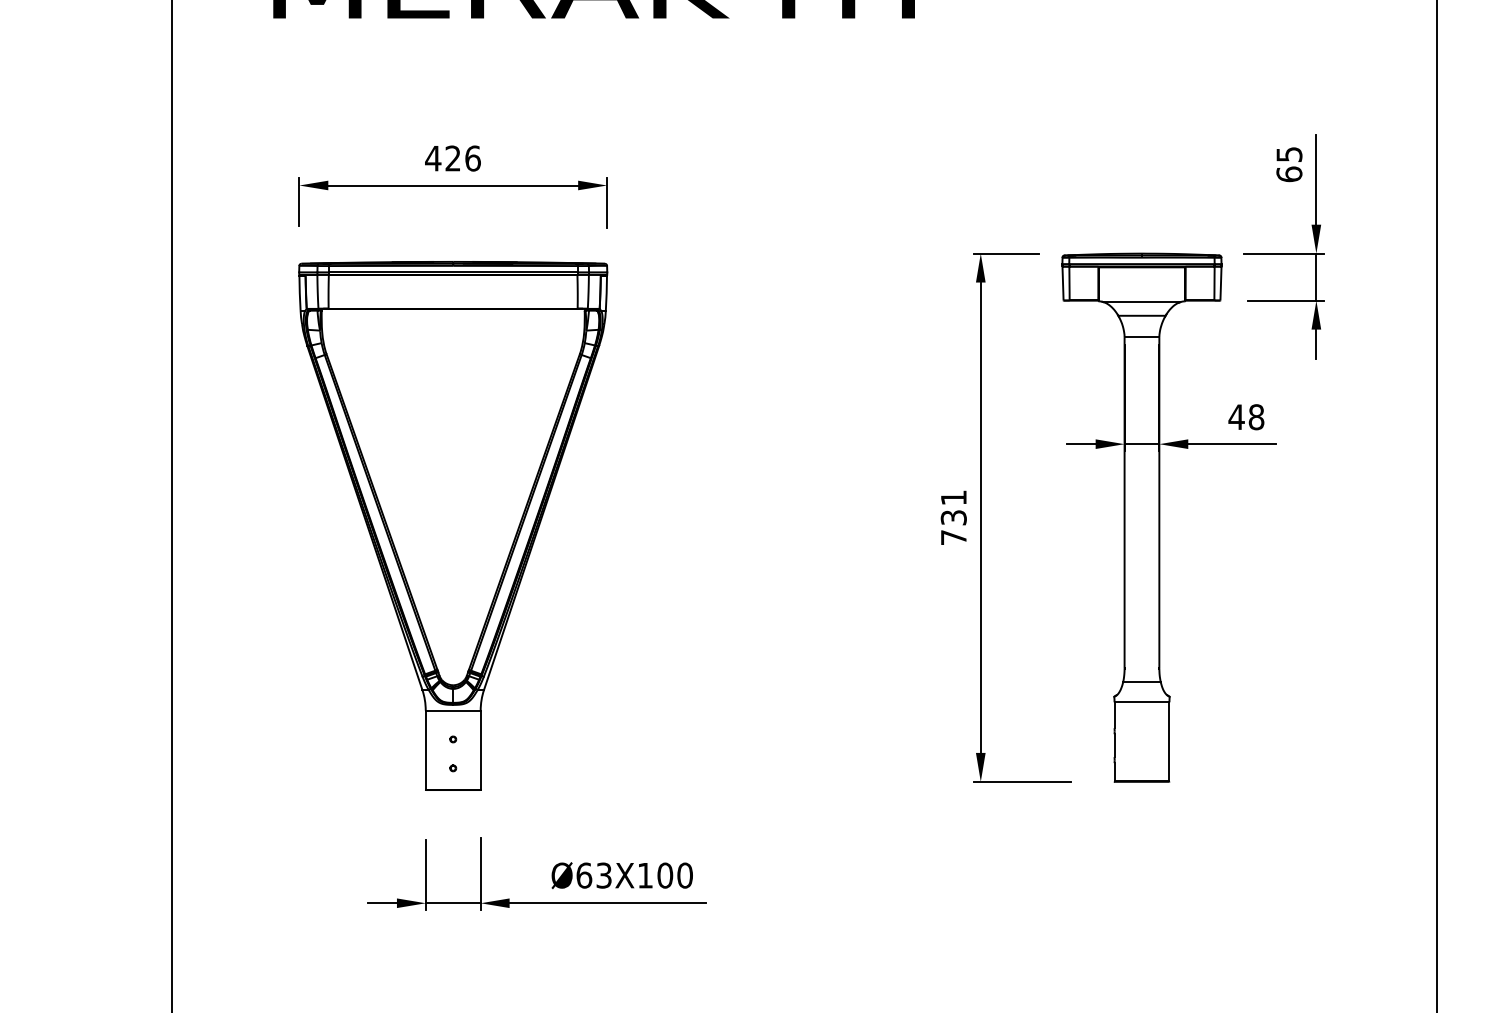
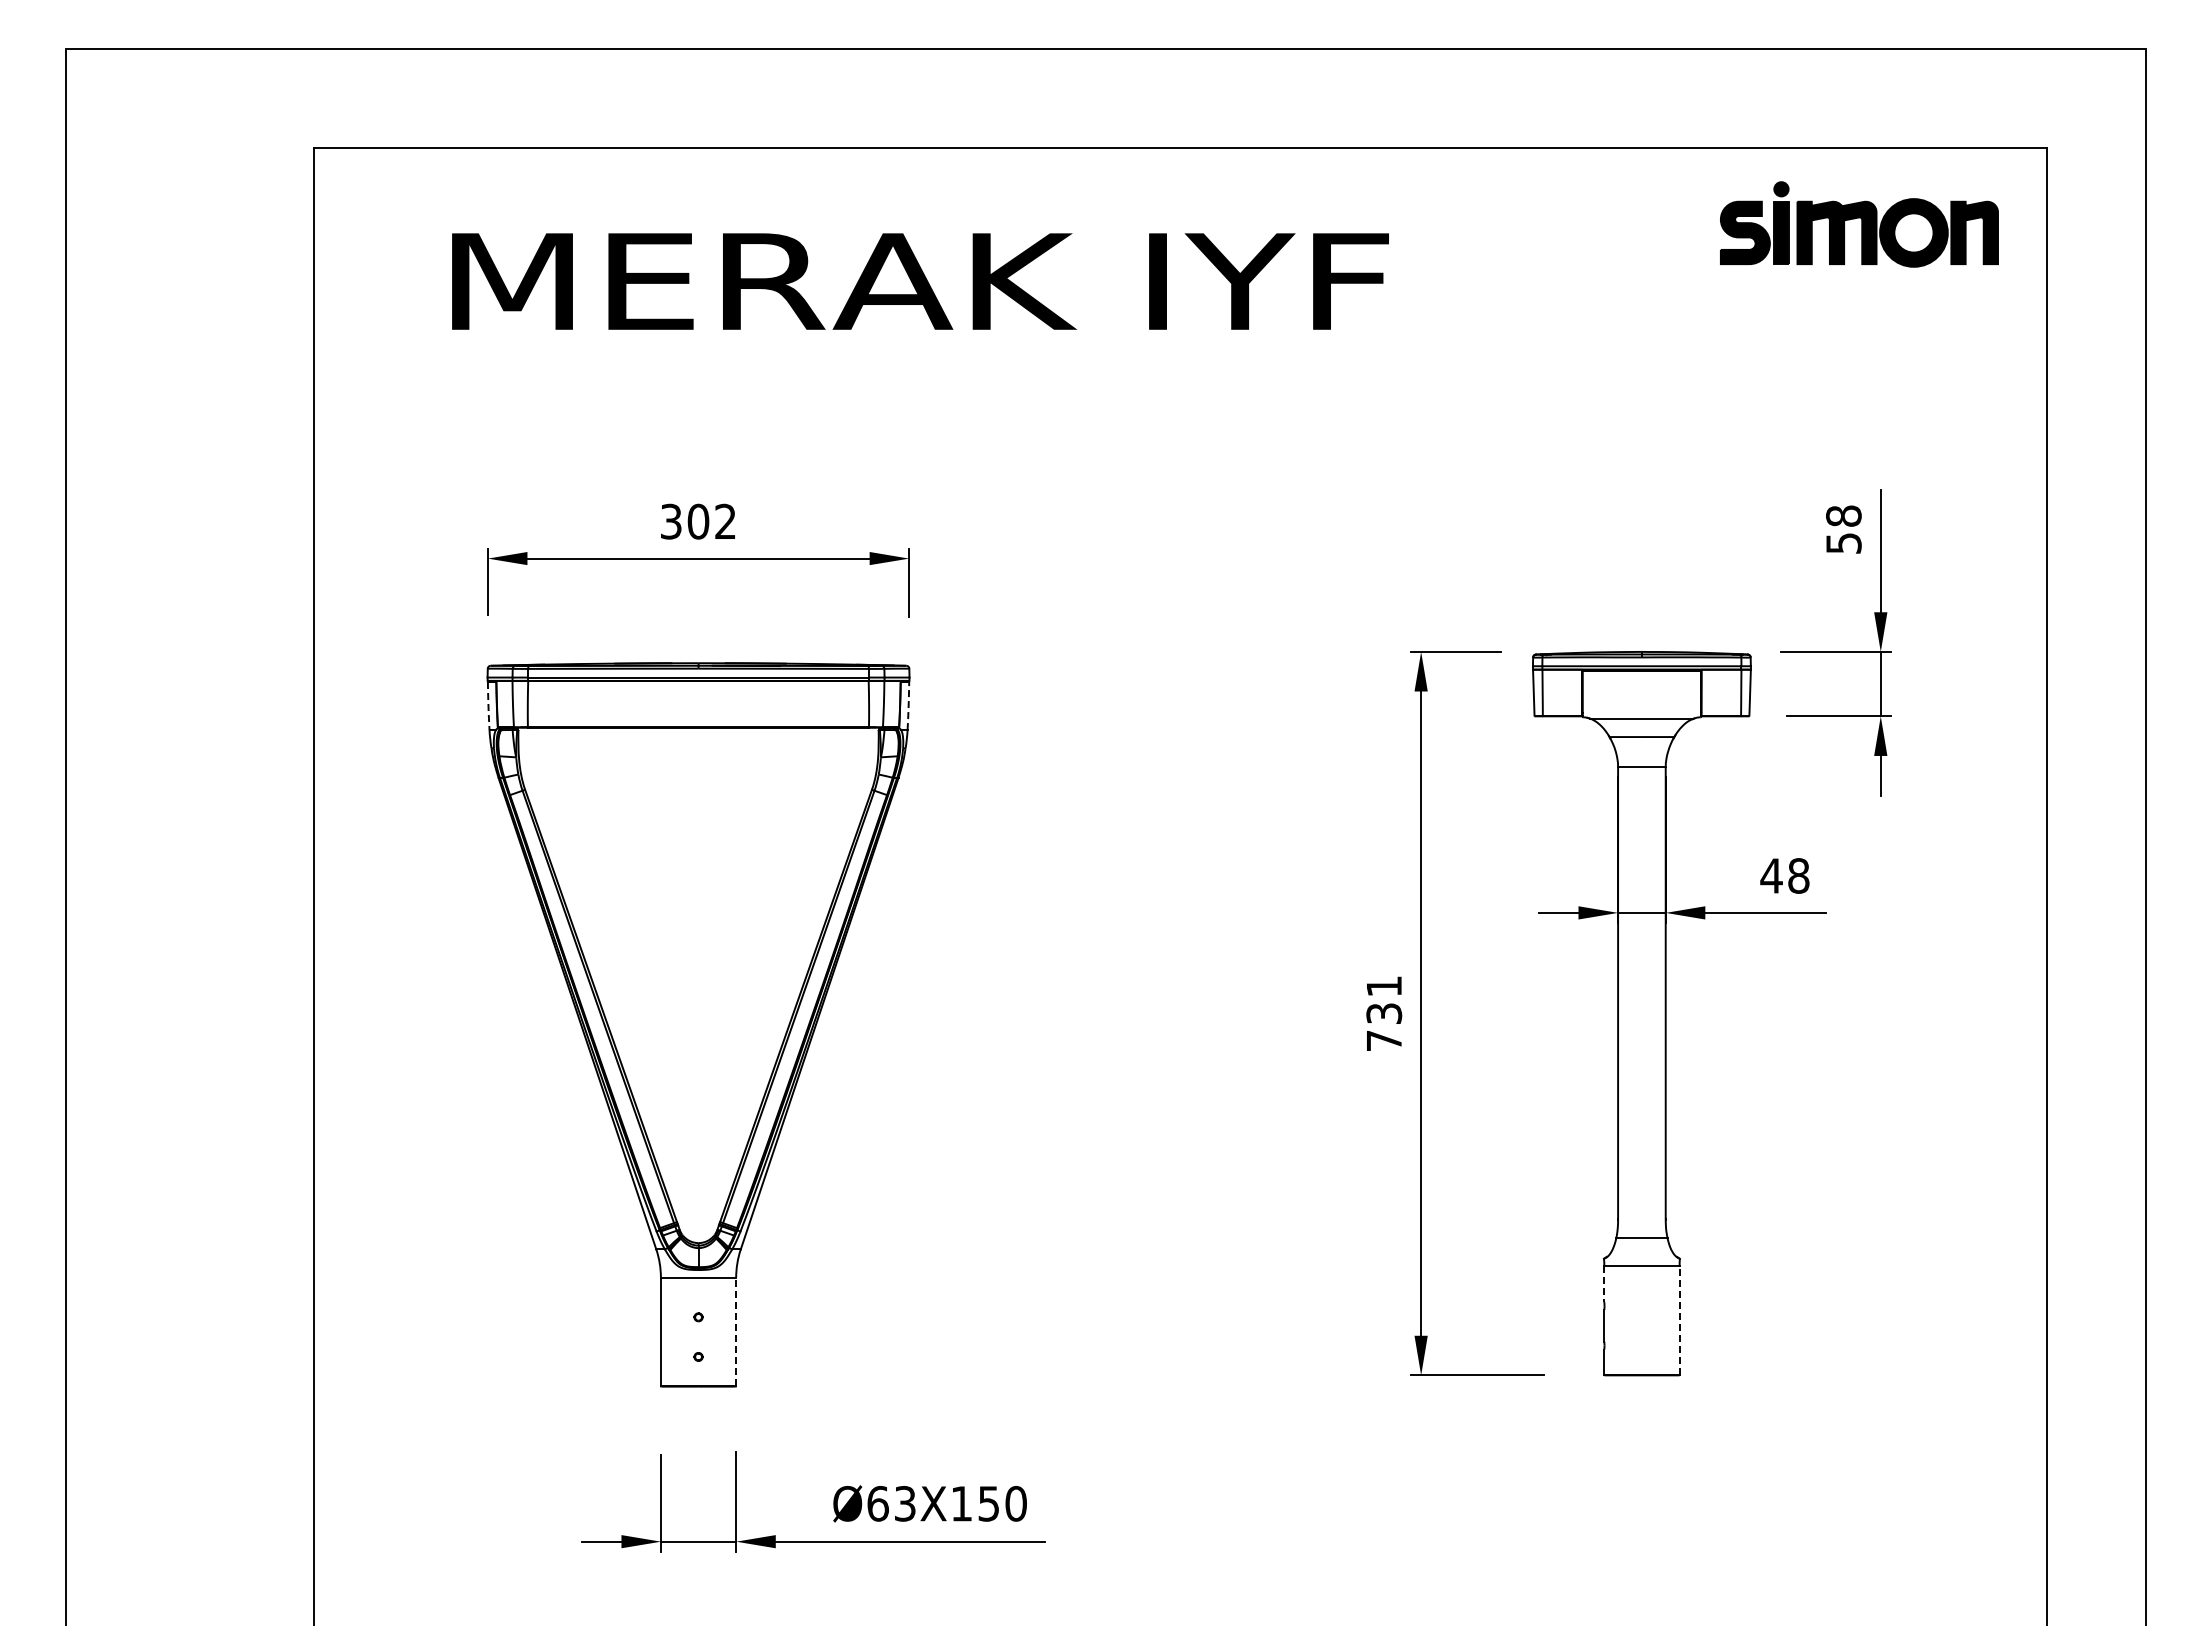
text: (452, 158) -> (697, 521), 426 -> 302
text: (1289, 164) -> (1843, 529), 65 -> 58
arc: (299, 293) -> (488, 706), solid -> dashed
arc: (606, 293) -> (908, 706), solid -> dashed
line: (1114, 715) -> (1604, 1284), solid -> dashed
line: (1169, 741) -> (1679, 1320), solid -> dashed
line: (480, 749) -> (736, 1331), solid -> dashed
text: (664, 875) -> (988, 1503), Ø63X100 -> Ø63X150

